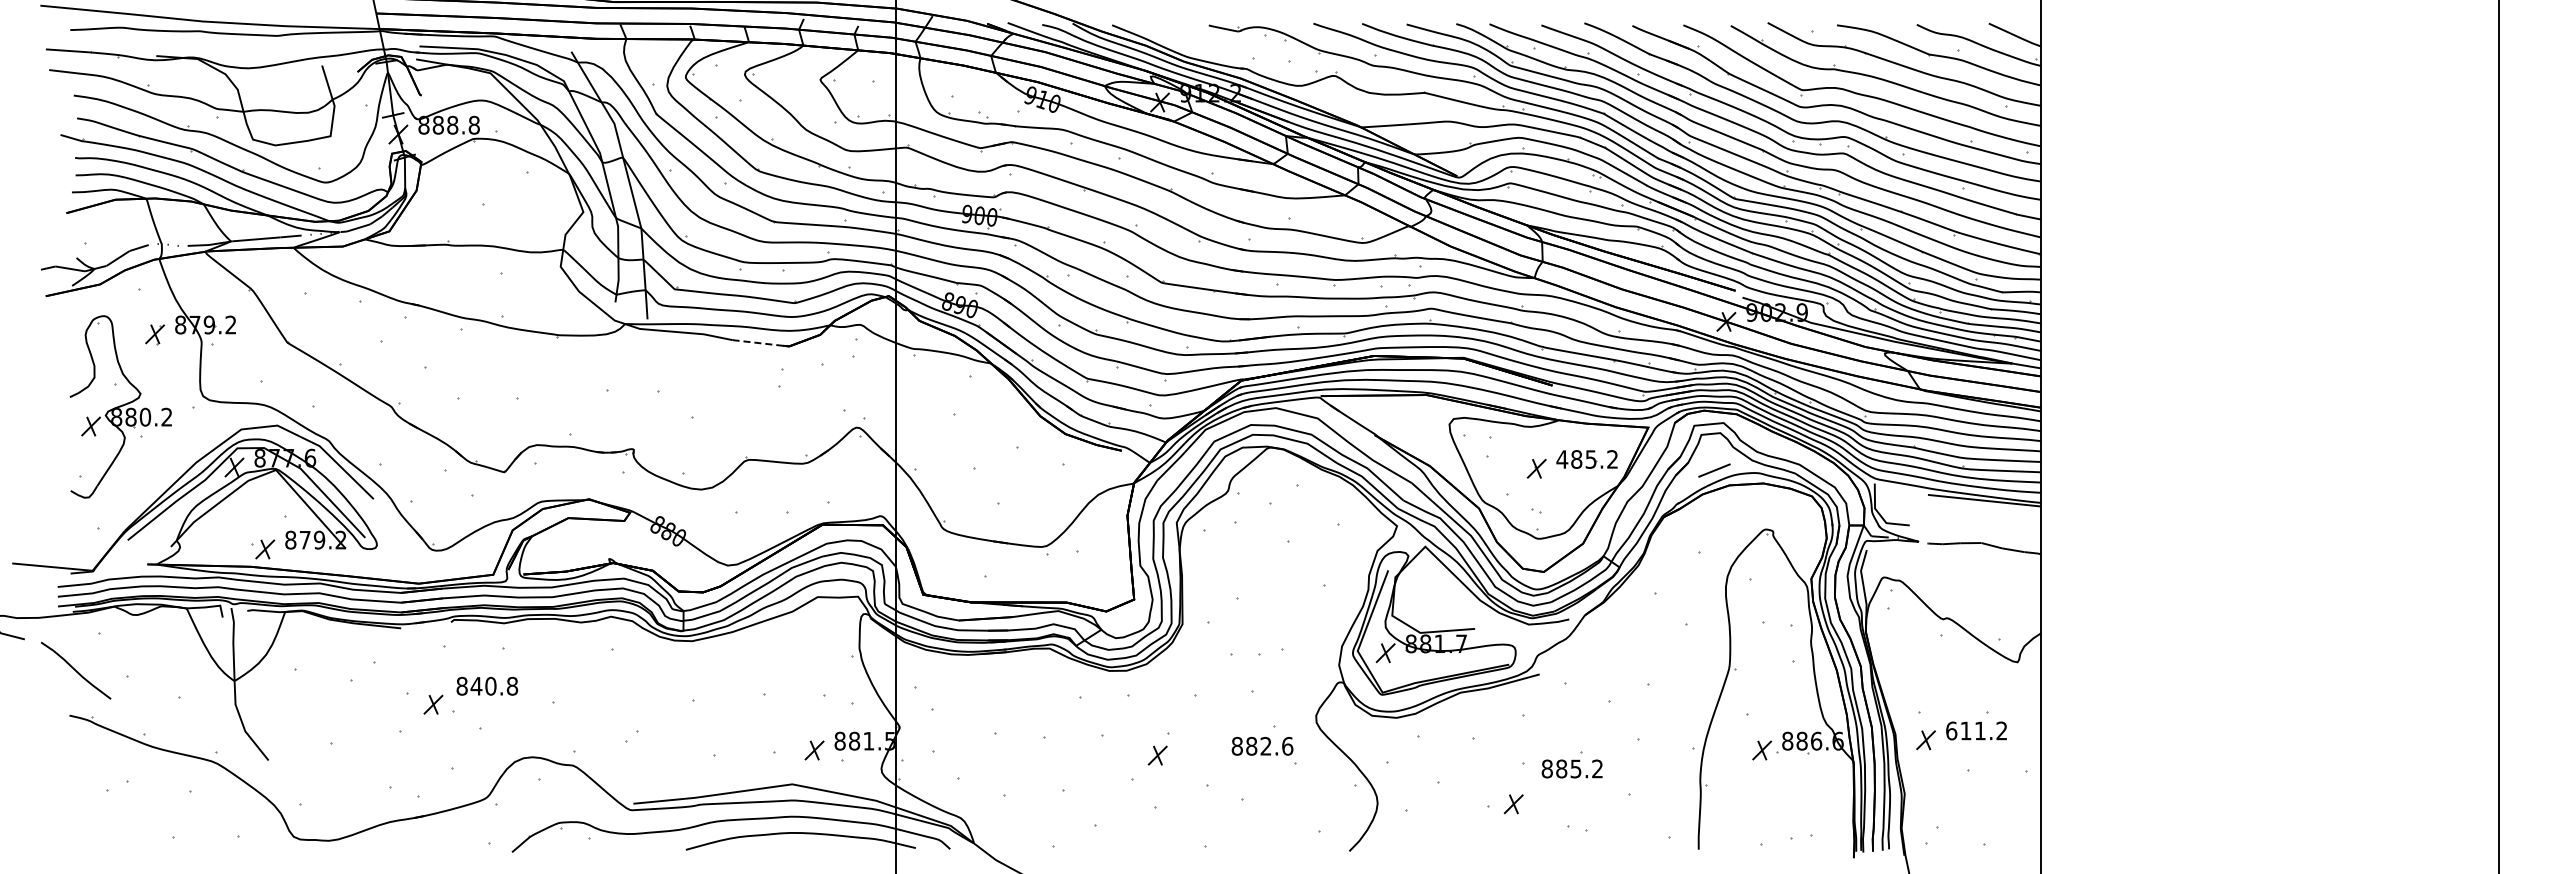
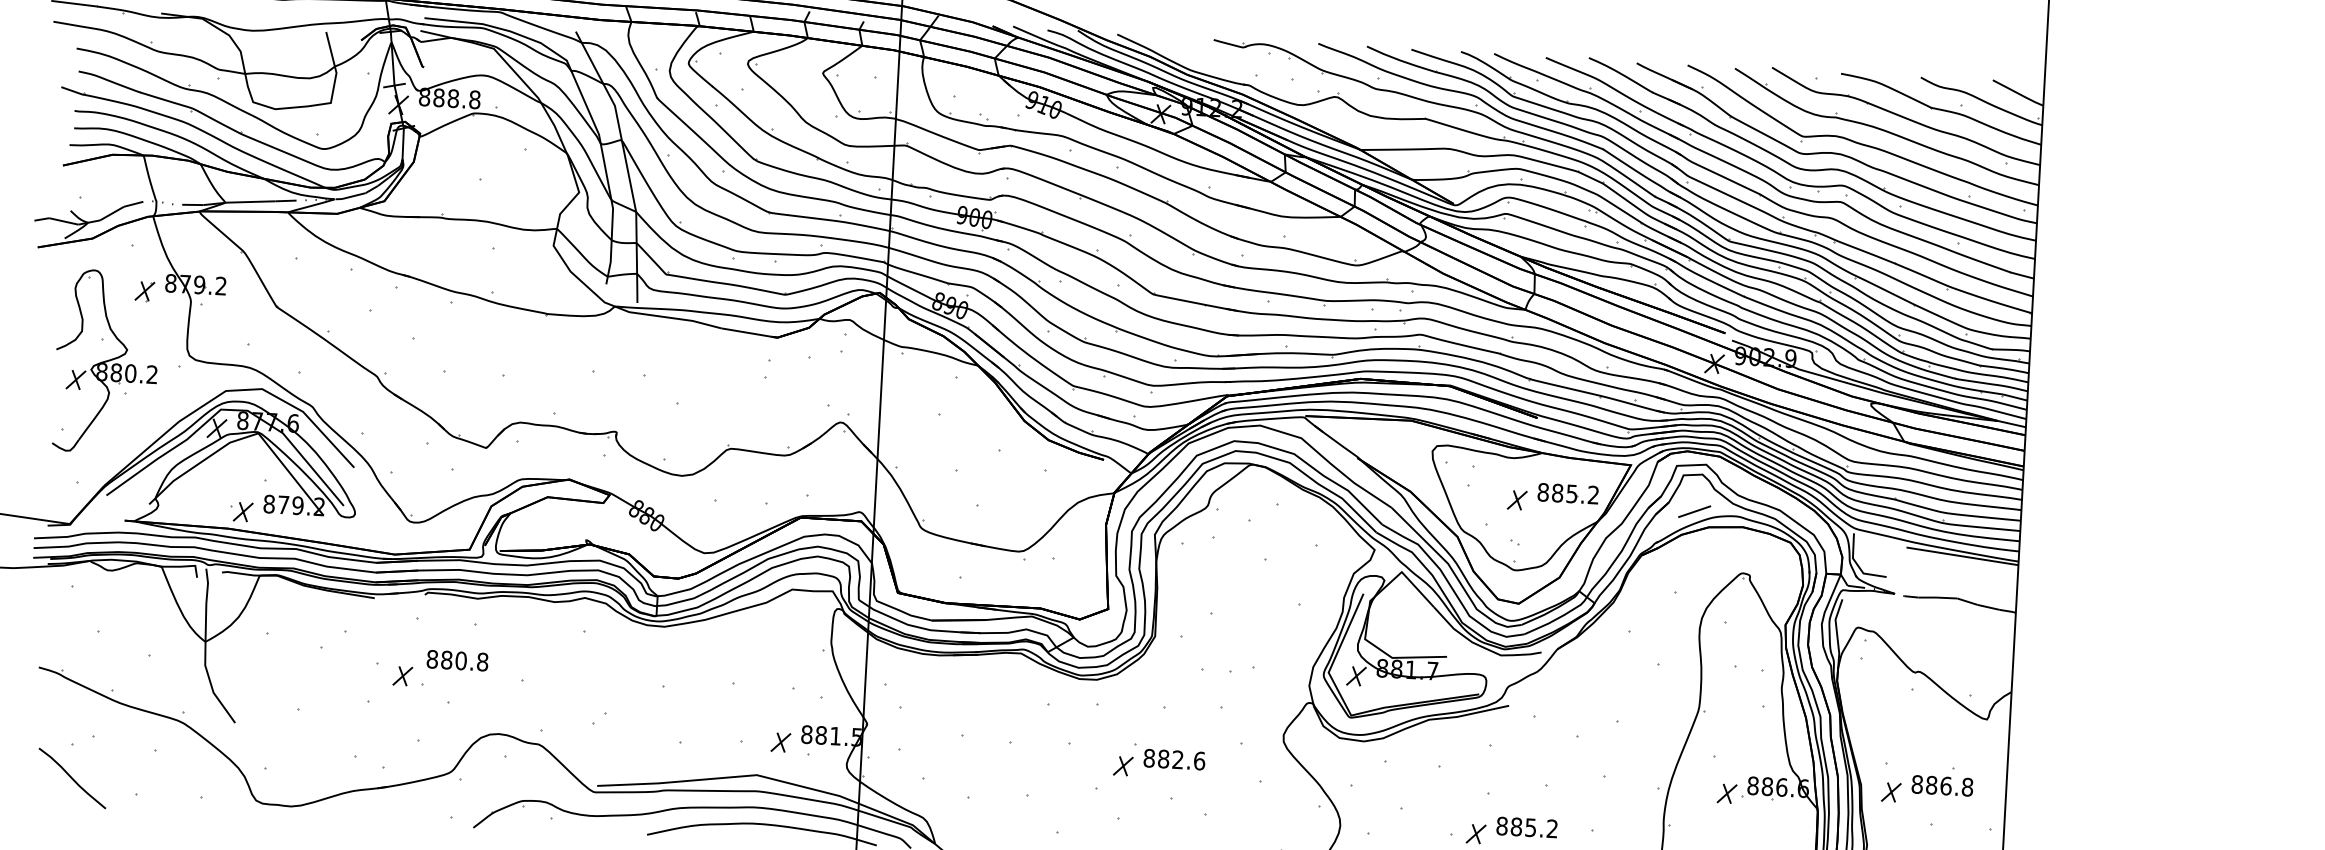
line: (757, 342) -> (745, 332), dashed -> solid
text: (1562, 459) -> (1543, 492), 485.2 -> 885.2
curve: (75, 670) -> (71, 778), moved
text: (476, 685) -> (446, 659), 840.8 -> 880.8
text: (1976, 730) -> (1942, 785), 611.2 -> 886.8
part: (1262, 745) -> (1174, 758), moved
text: (1571, 768) -> (1526, 826), moved

